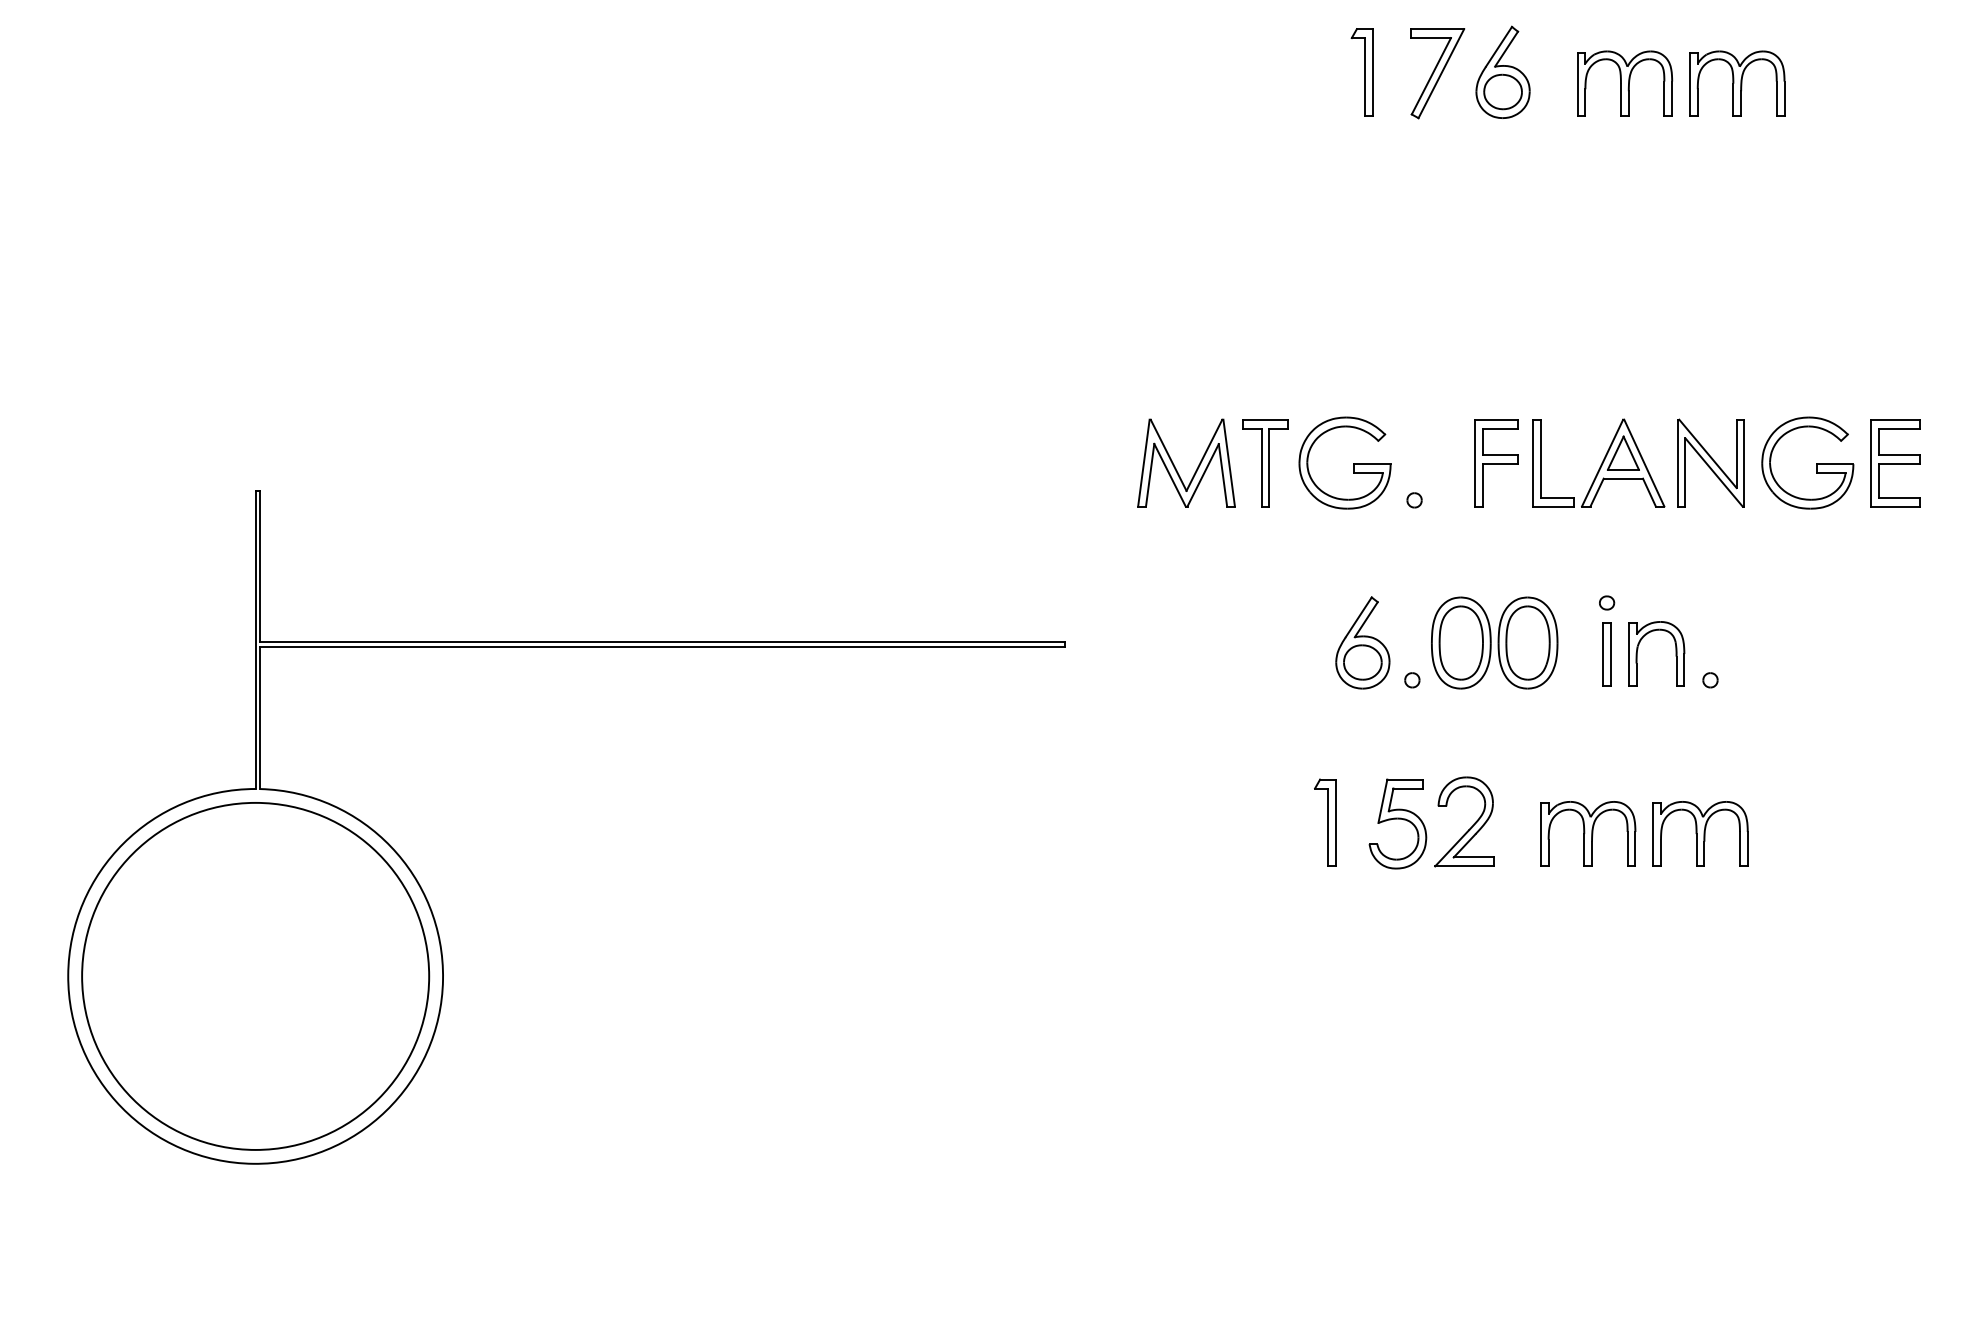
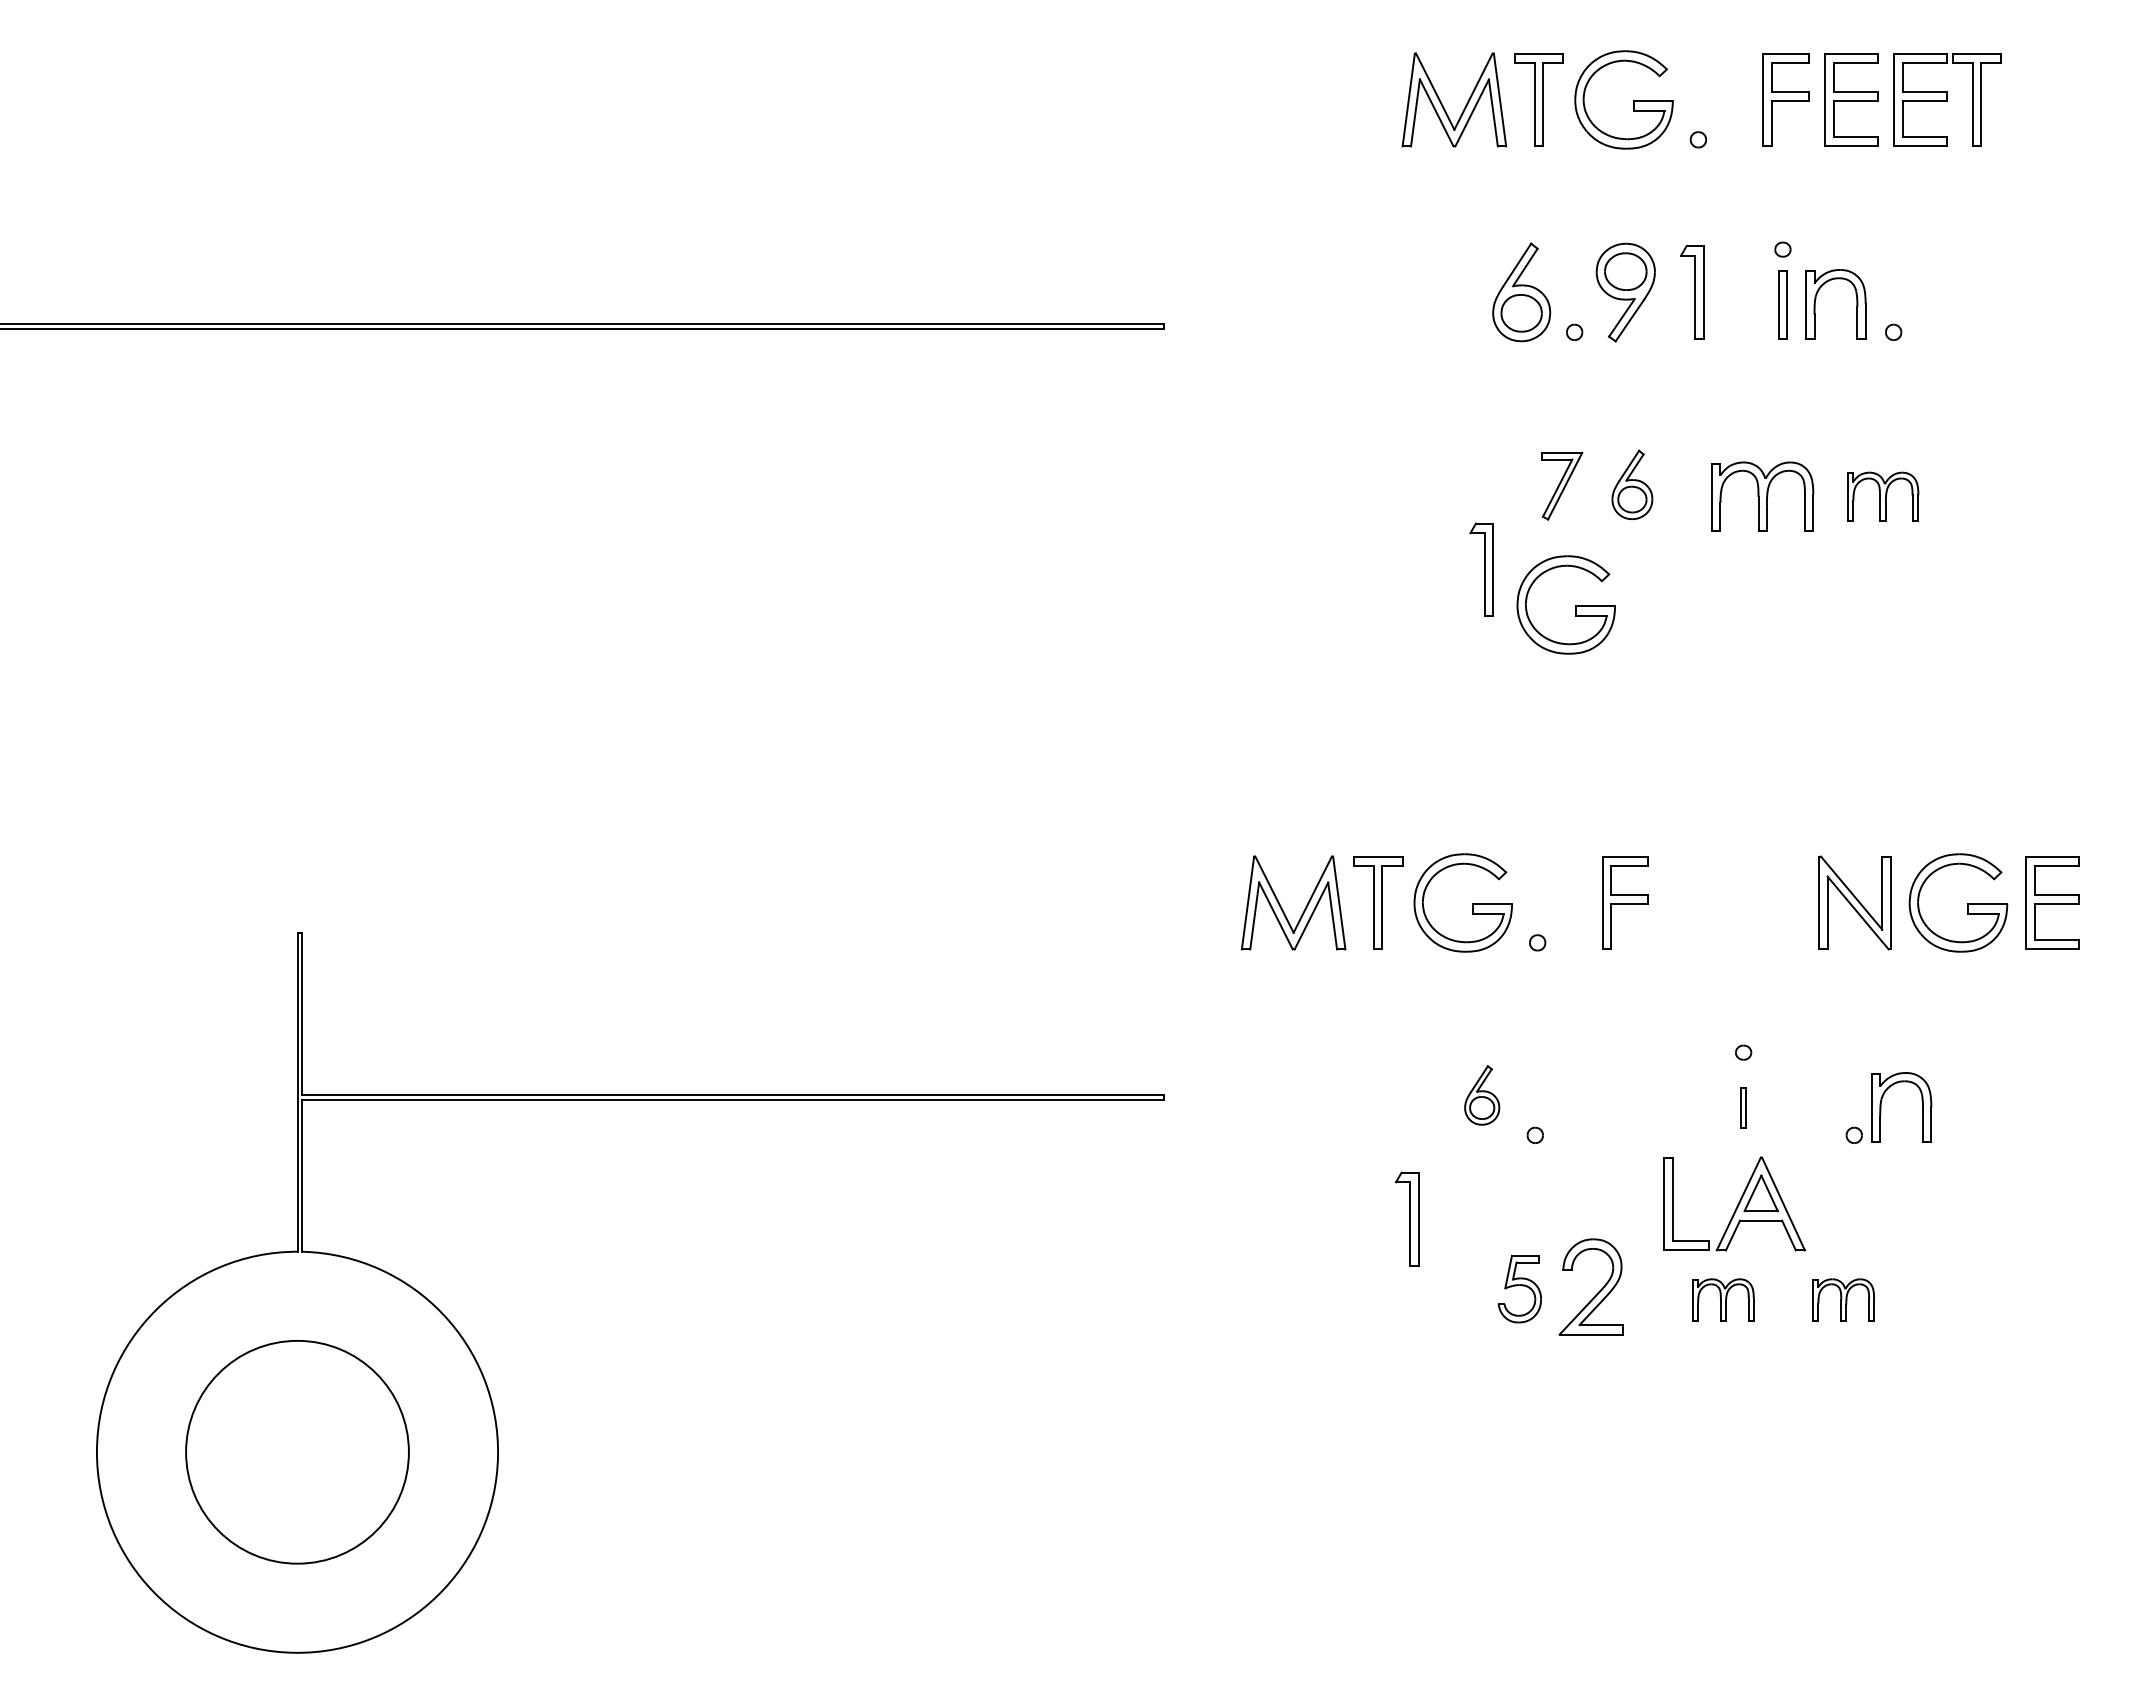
part: (1362, 72) -> (1481, 569), moved
part: (1437, 72) -> (1562, 485), size x0.7
part: (1503, 72) -> (1632, 484), size x0.7
part: (1736, 83) -> (1882, 496), size x0.7
part: (1449, 185) -> (1575, 605), added
part: (1598, 462) -> (1734, 1203), moved
part: (1362, 643) -> (1481, 1095), size x0.6
part: (1494, 643) -> (1623, 1095), removed
part: (1606, 654) -> (1743, 1107), size x0.6
part: (1637, 654) -> (1881, 1107), moved
part: (1325, 822) -> (1407, 1218), moved
part: (1397, 823) -> (1519, 1288), size x0.7
part: (1588, 833) -> (1723, 1299), size x0.6
part: (1700, 833) -> (1843, 1299), size x0.6
circle: (255, 975) -> (297, 1451), size x0.6

